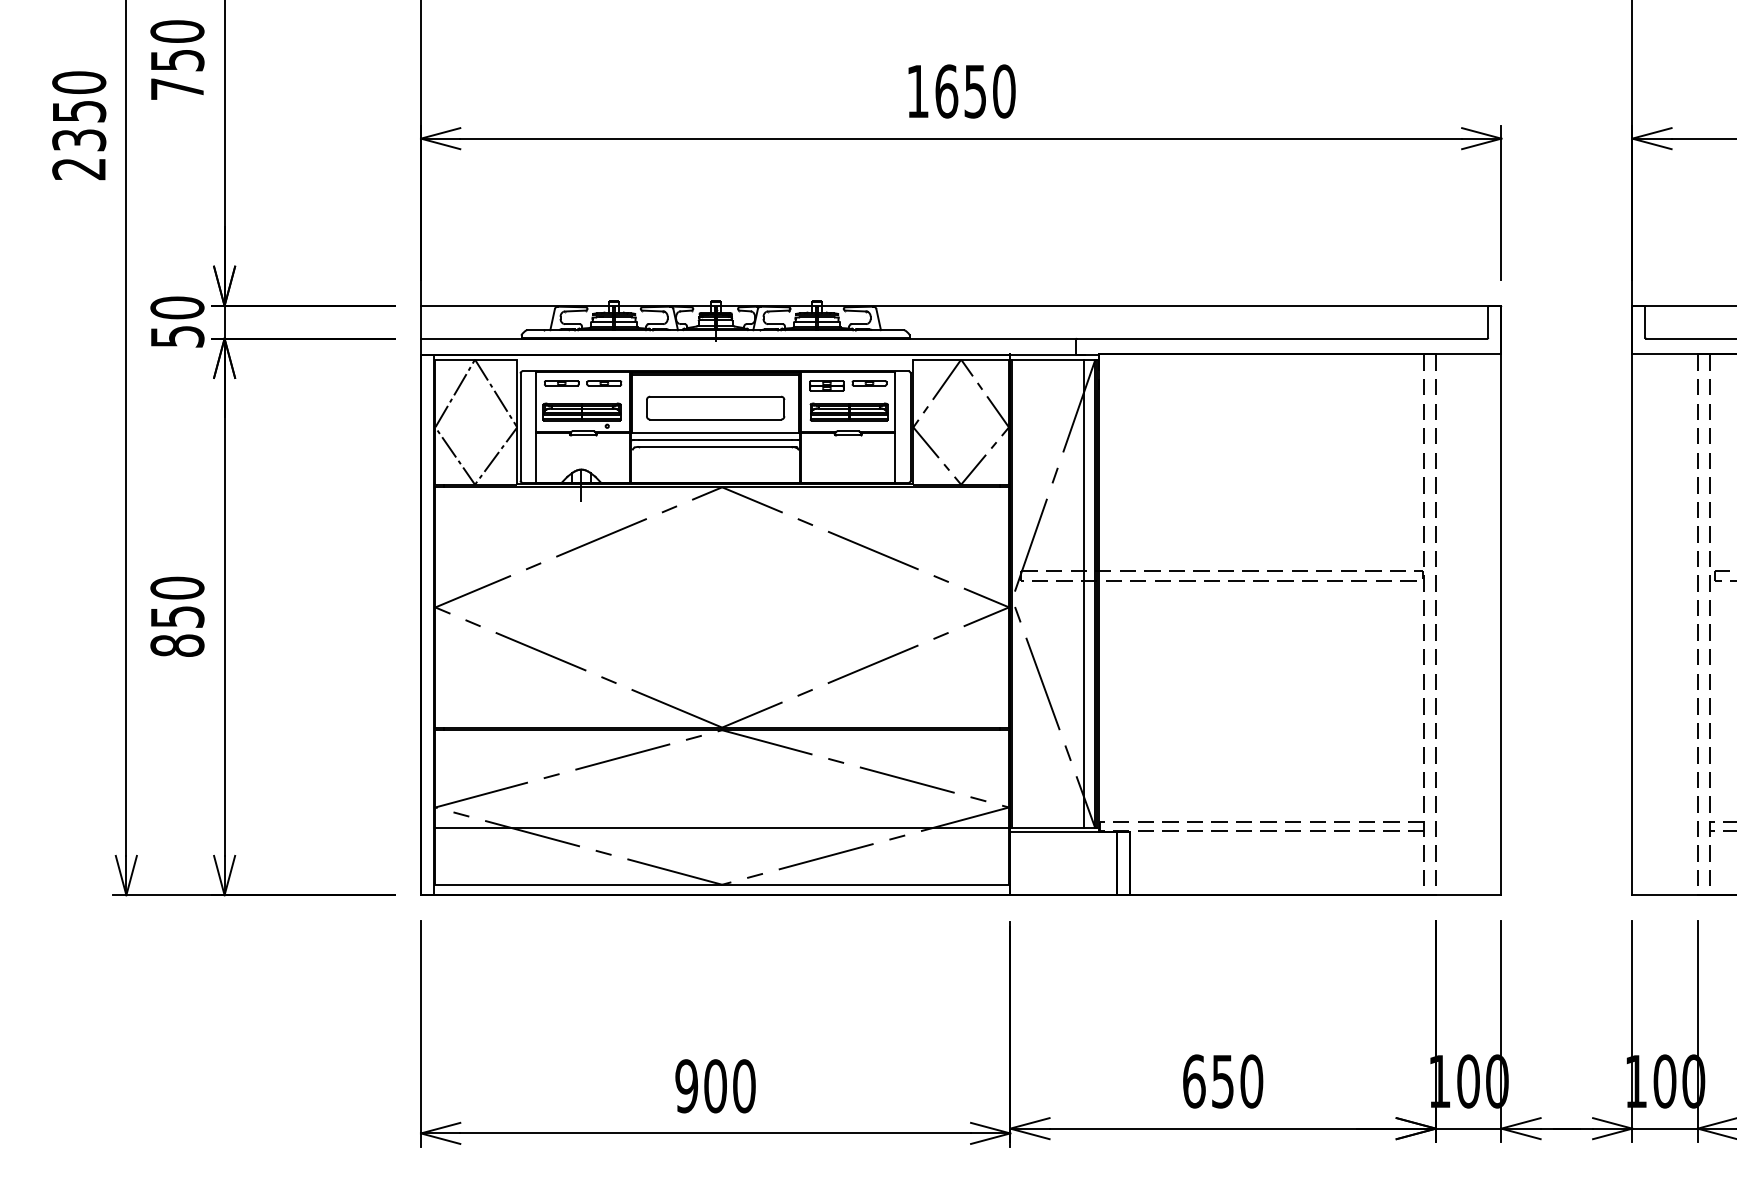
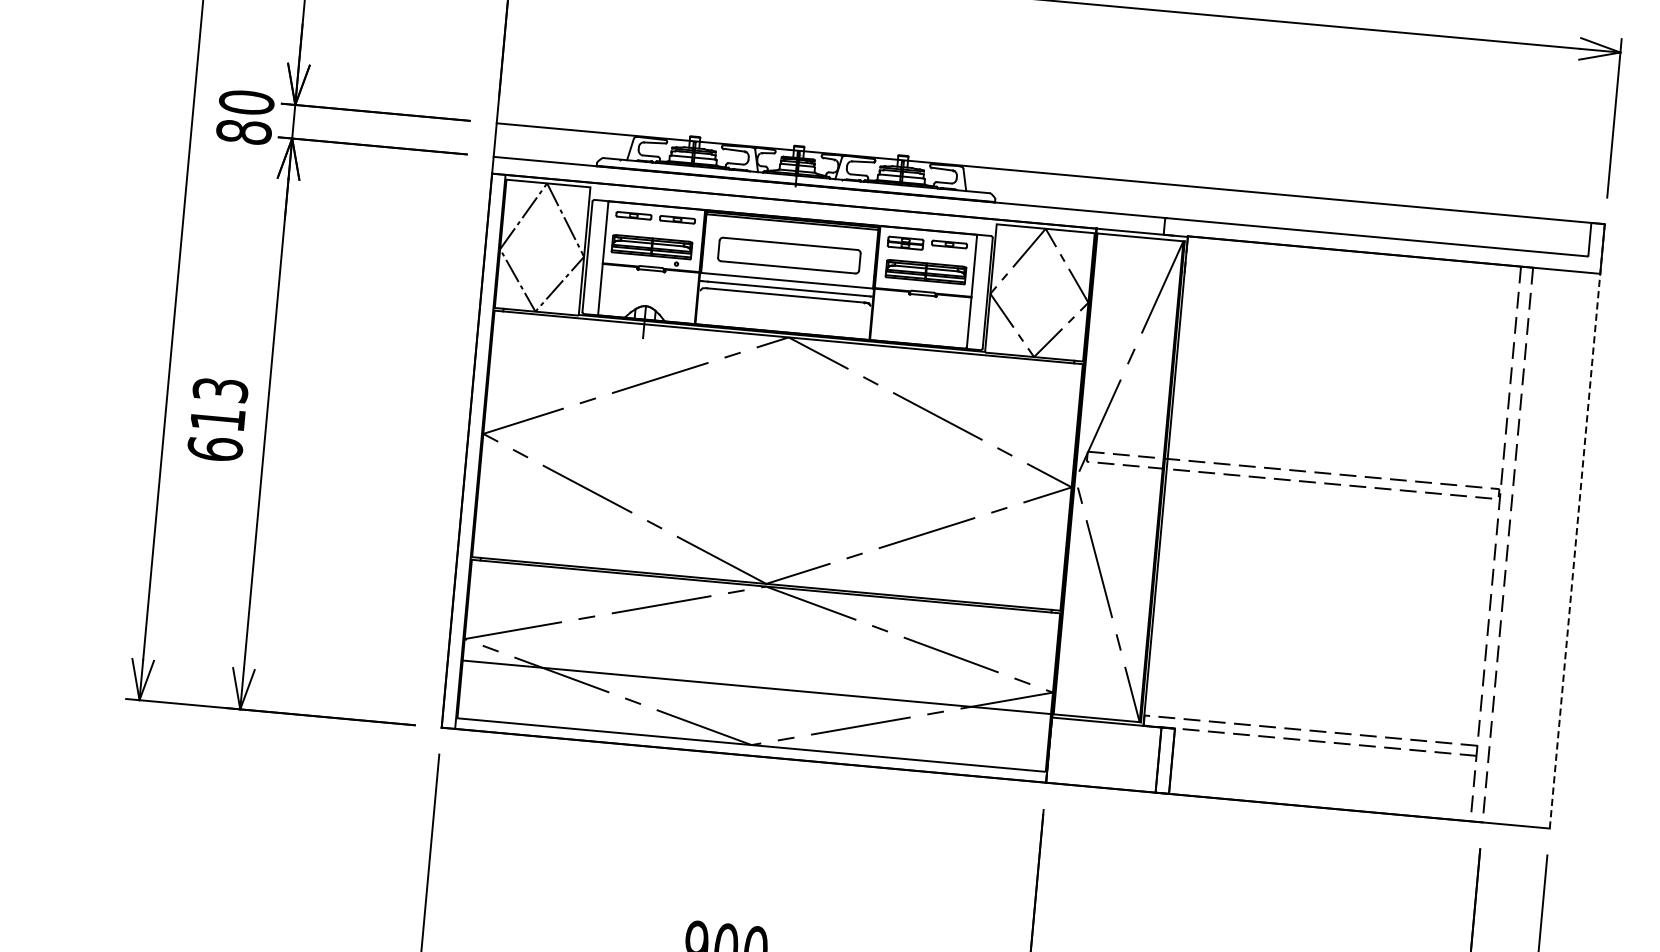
text: (177, 336) -> (244, 131), 50 -> 80
line: (1083, 593) -> (1149, 480), removed
line: (1501, 600) -> (1577, 526), solid -> dashed
text: (177, 616) -> (217, 419), 850 -> 613

